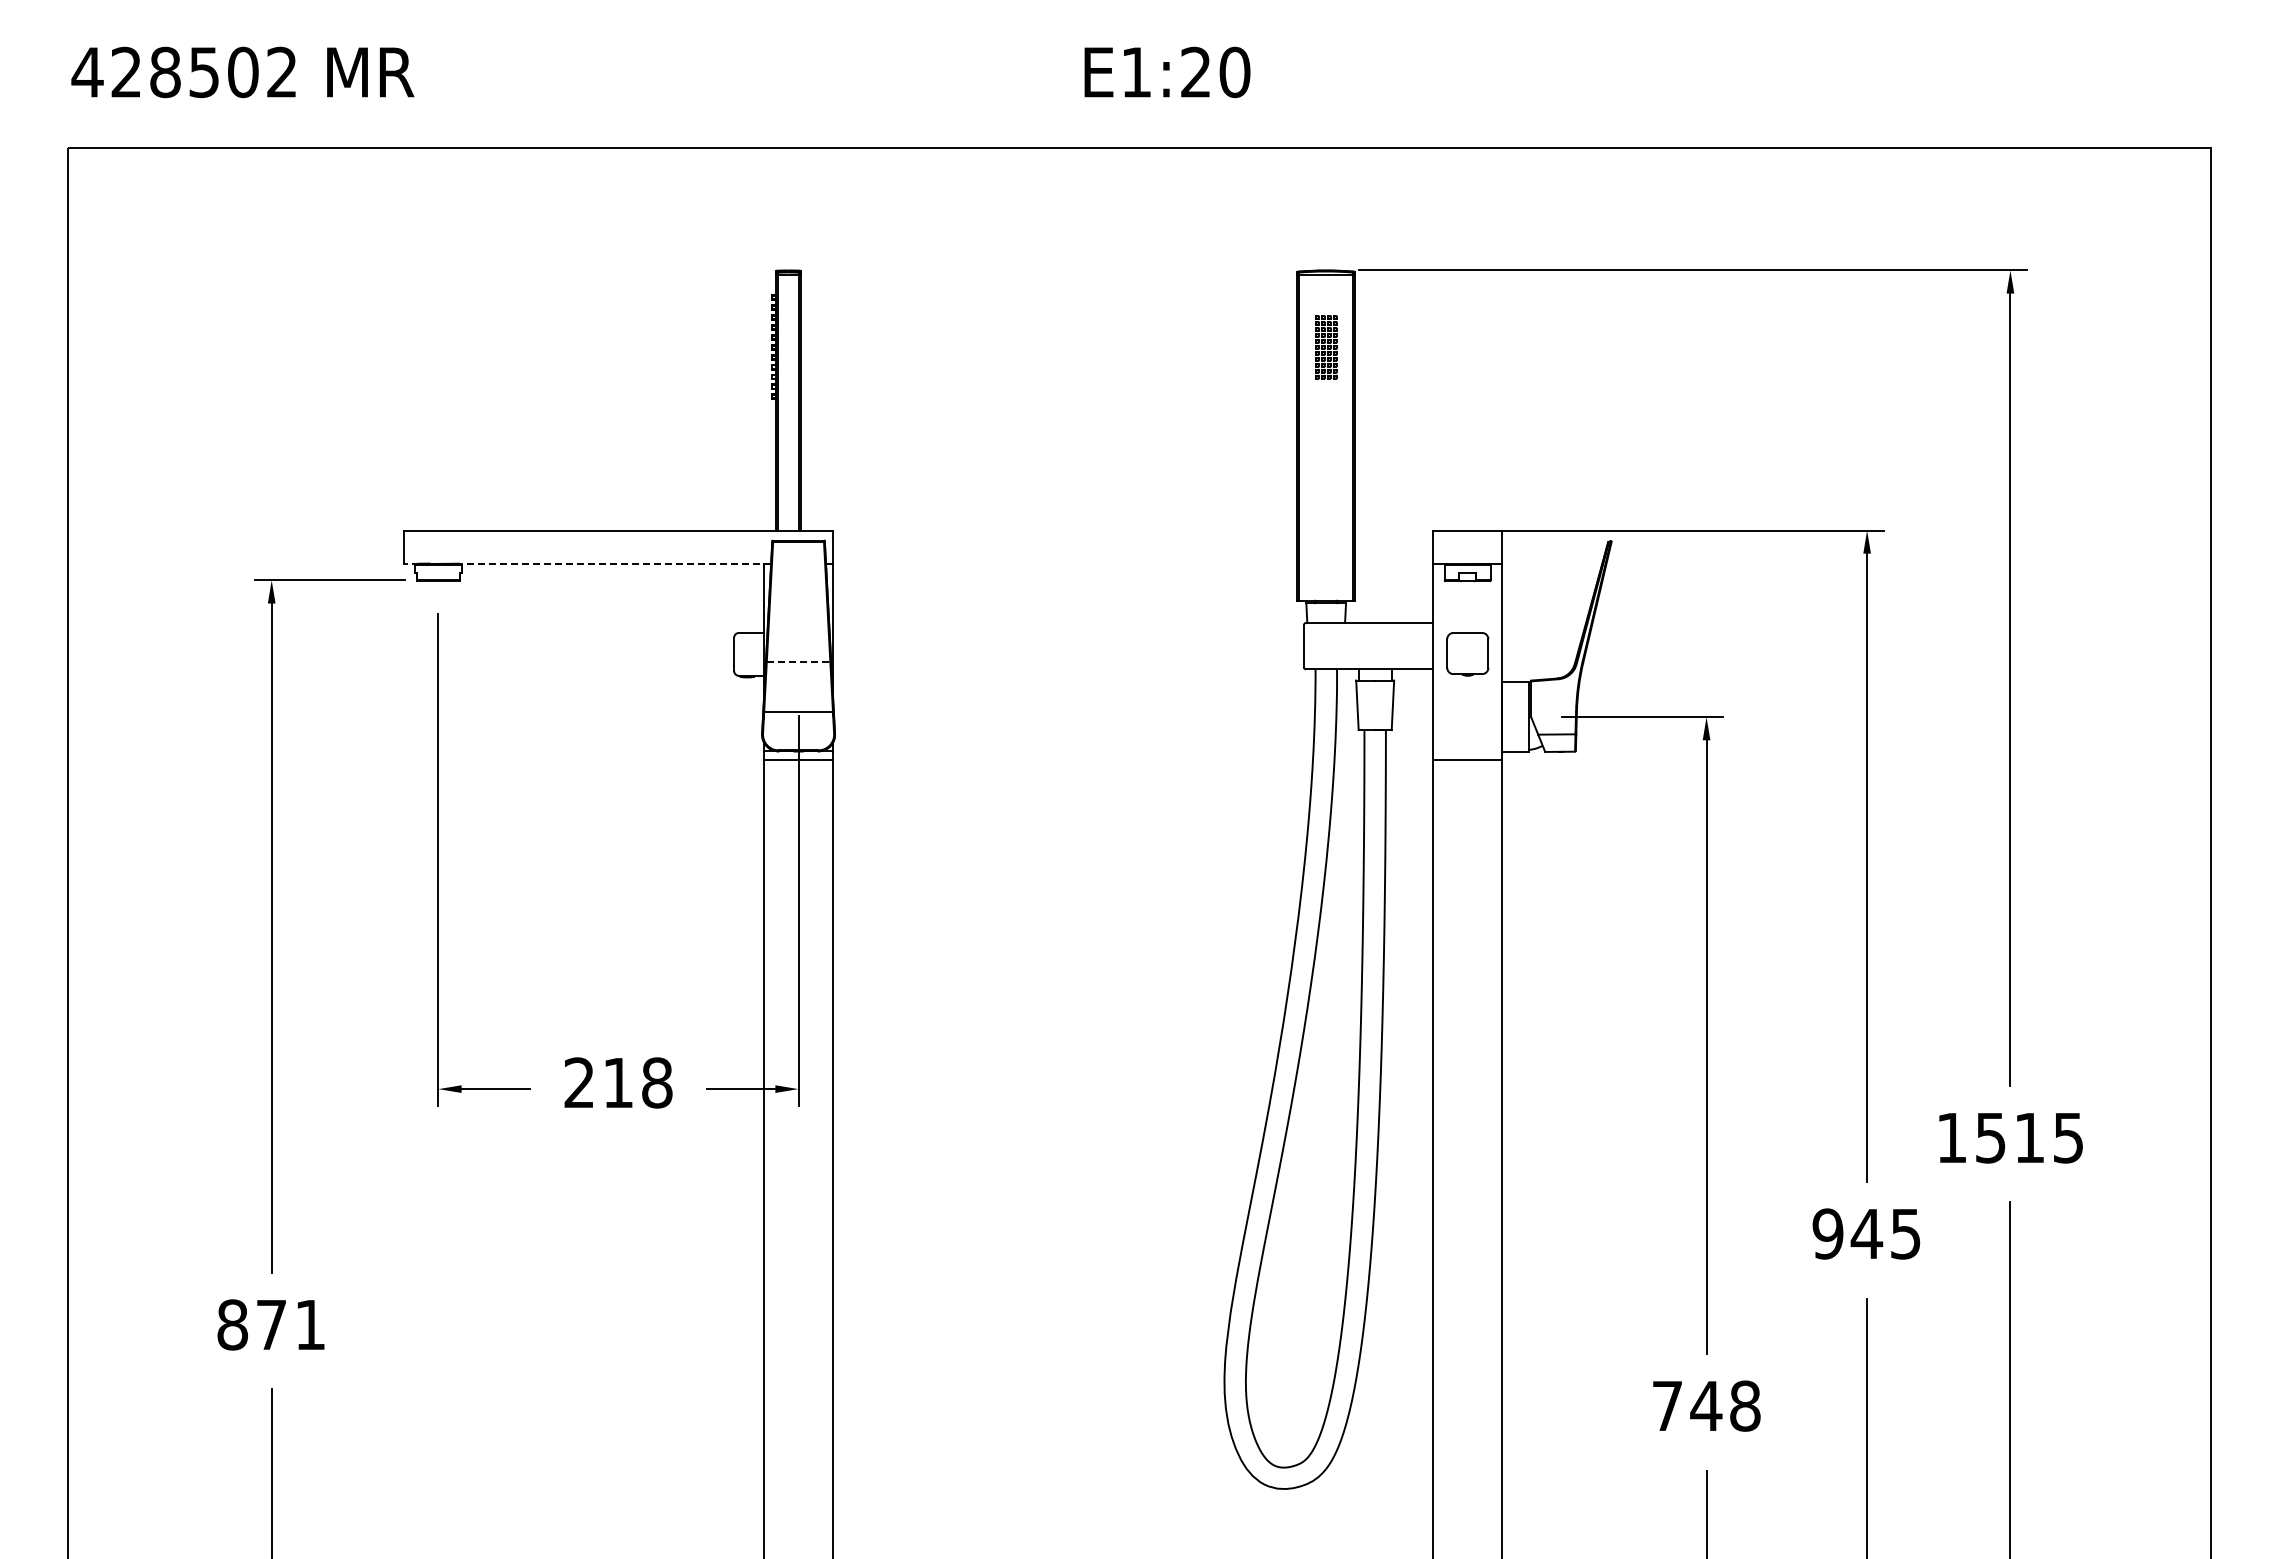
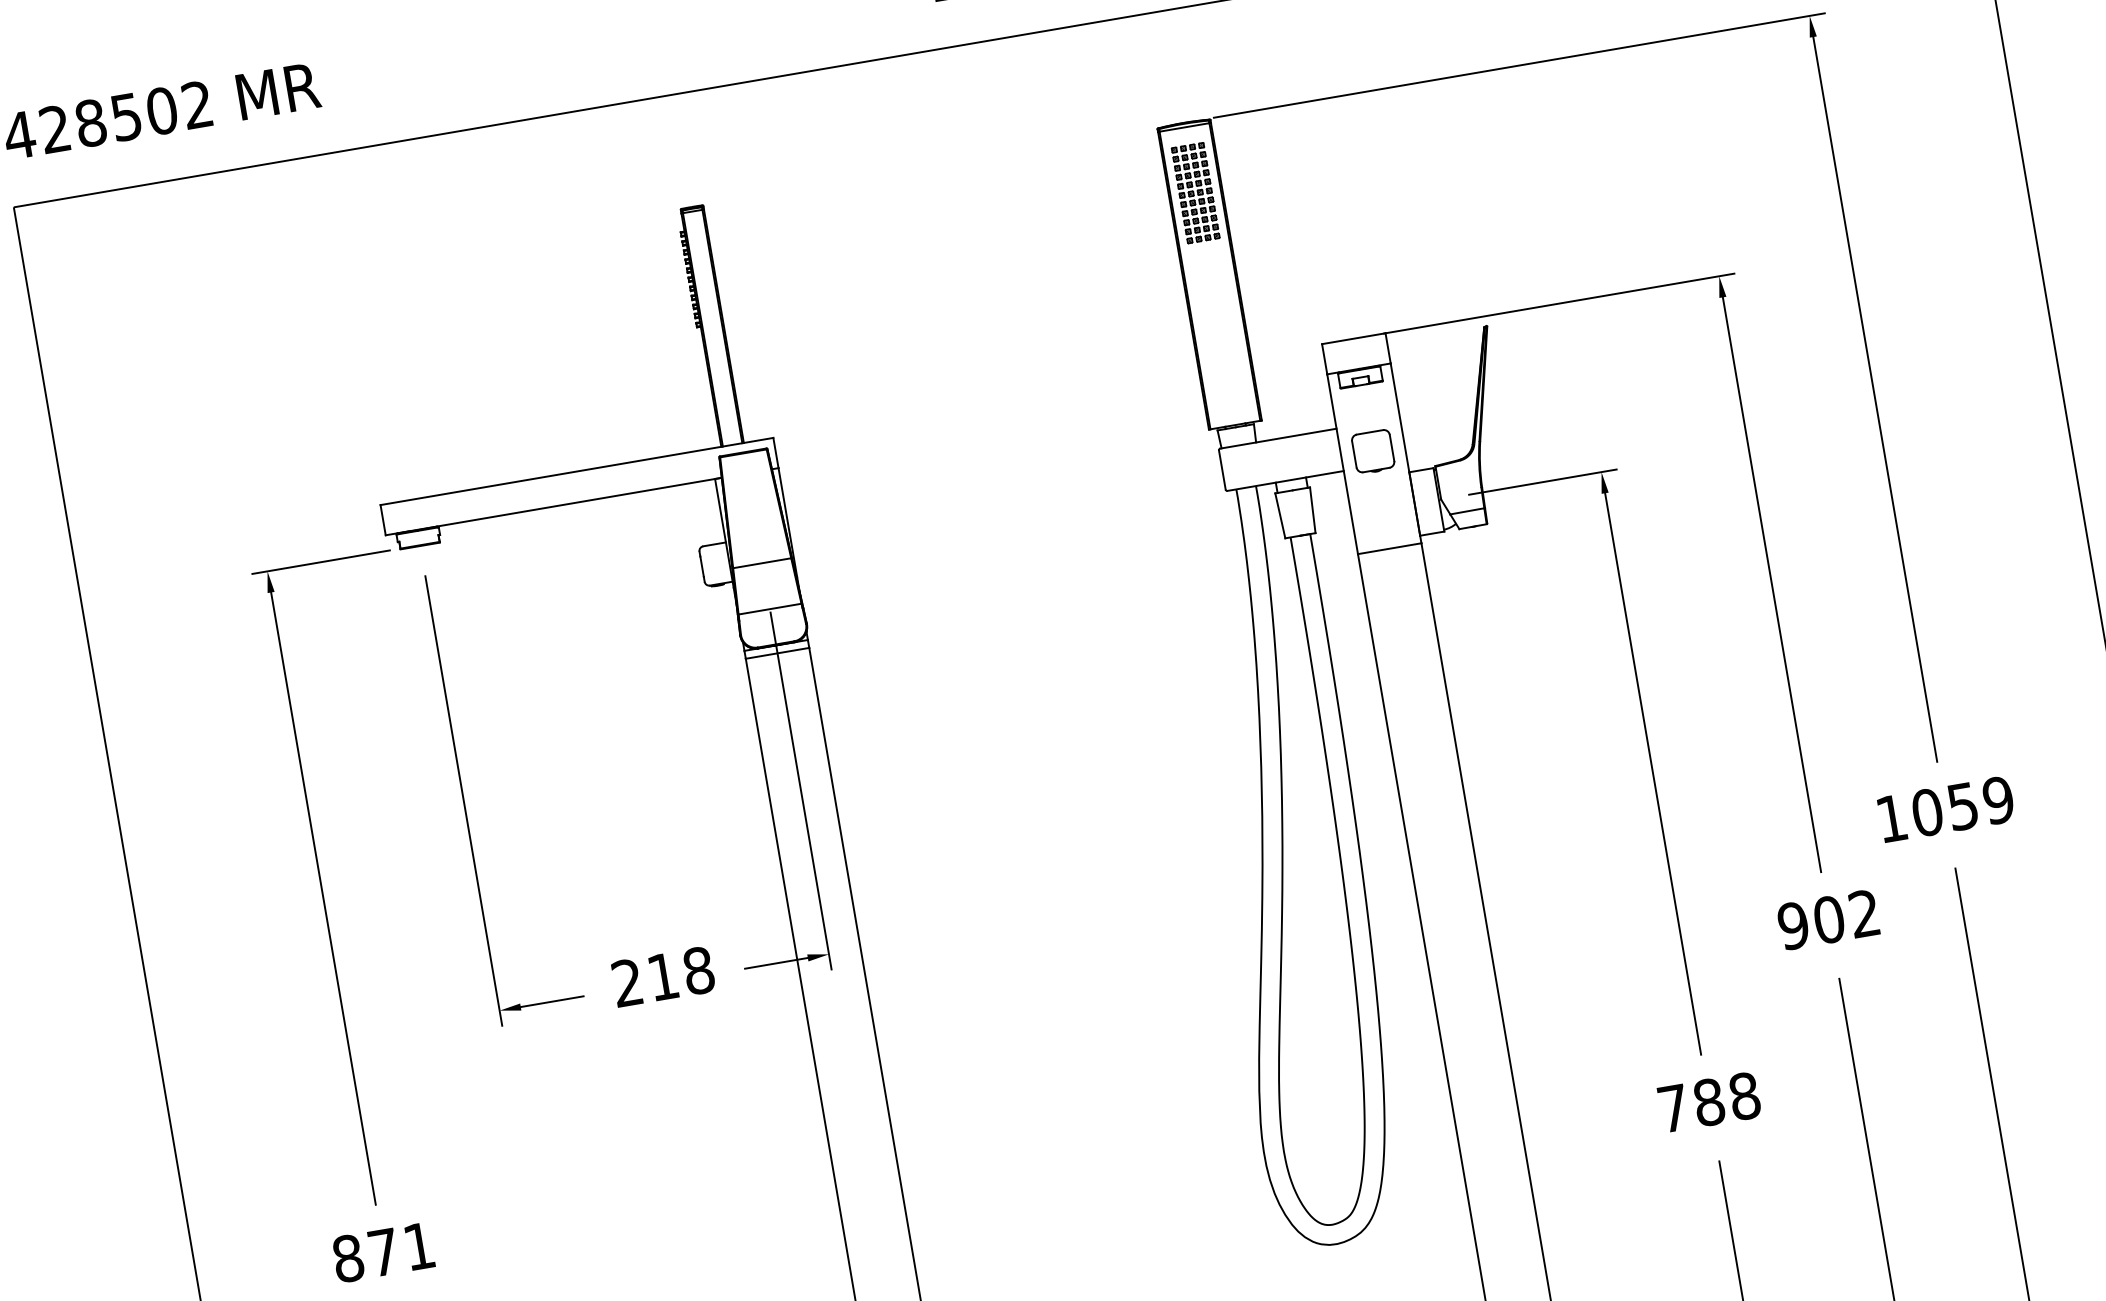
part: (1326, 347) -> (1196, 193), size x1.67
line: (587, 563) -> (553, 506), dashed -> solid
line: (798, 661) -> (762, 563), dashed -> solid
text: (2029, 1137) -> (1962, 806), 1515 -> 1059
text: (1885, 1233) -> (1845, 916), 945 -> 902
text: (1706, 1405) -> (1709, 1101), 748 -> 788

